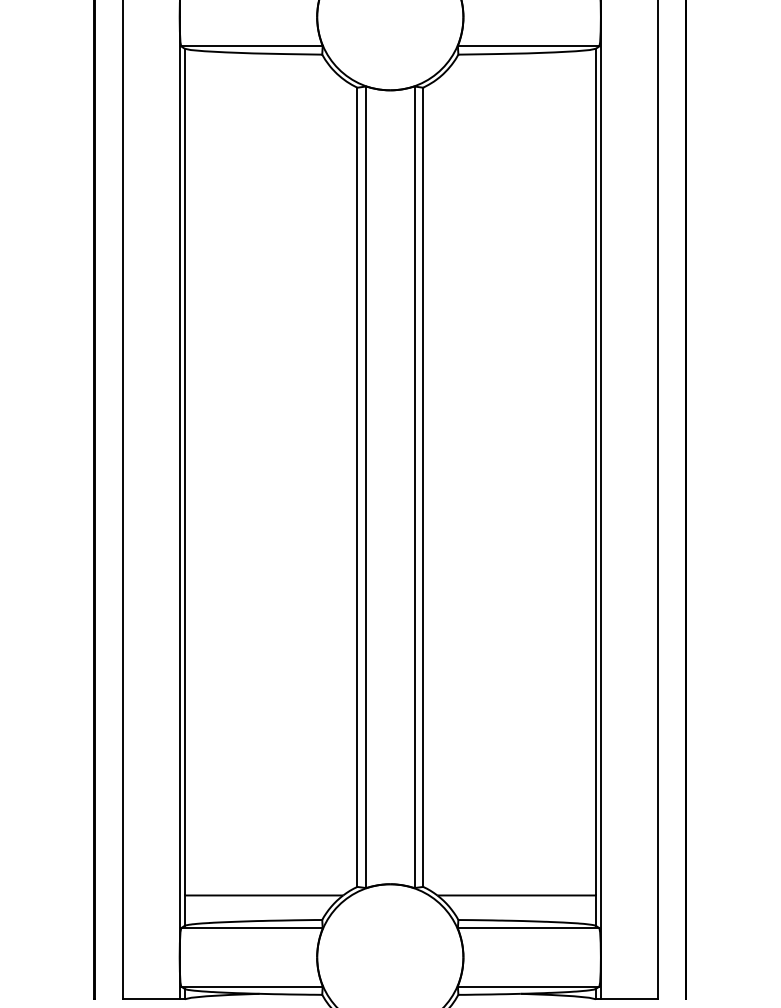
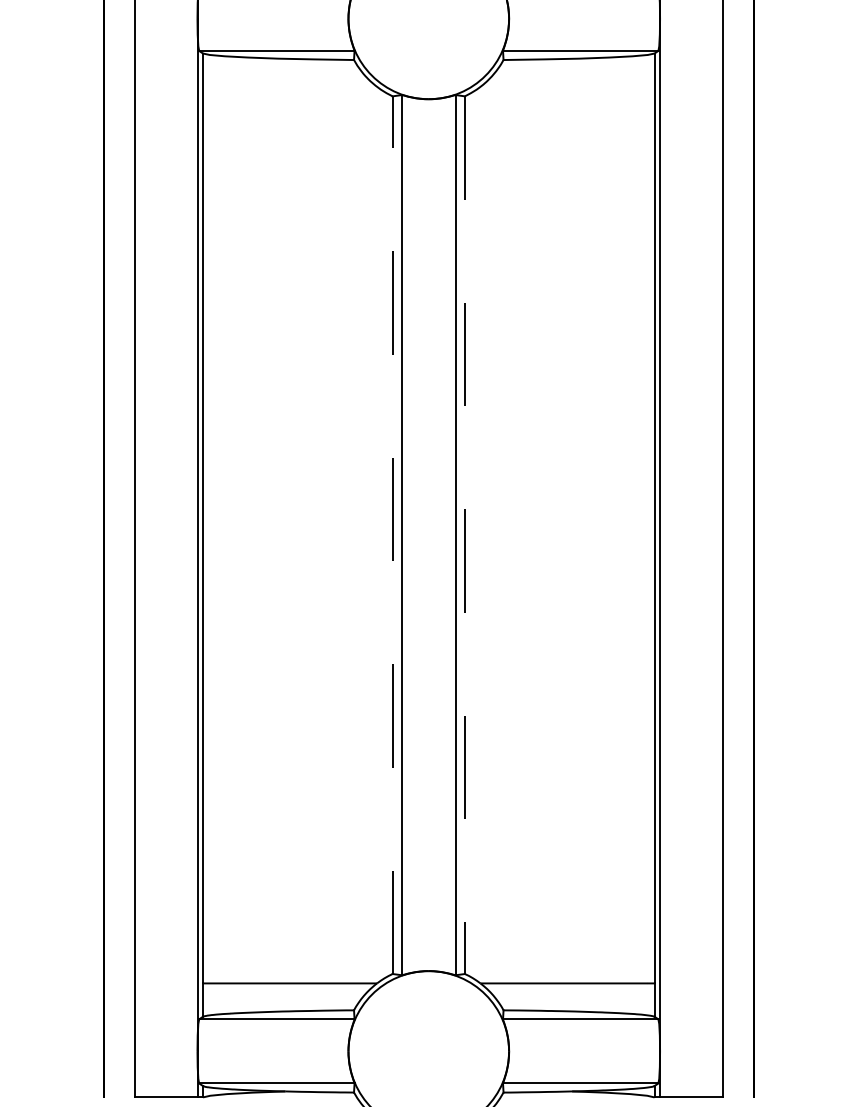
line: (357, 487) -> (392, 535), solid -> dashed
line: (423, 487) -> (465, 535), solid -> dashed

